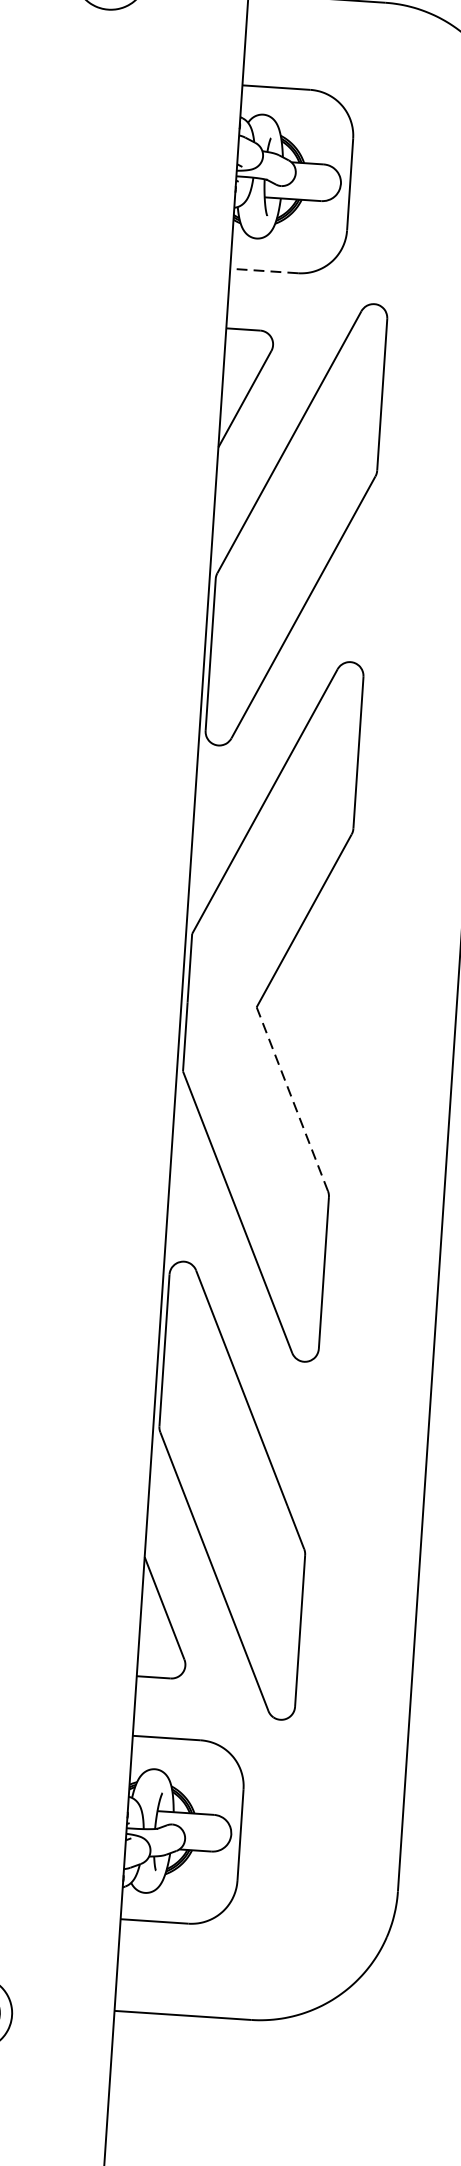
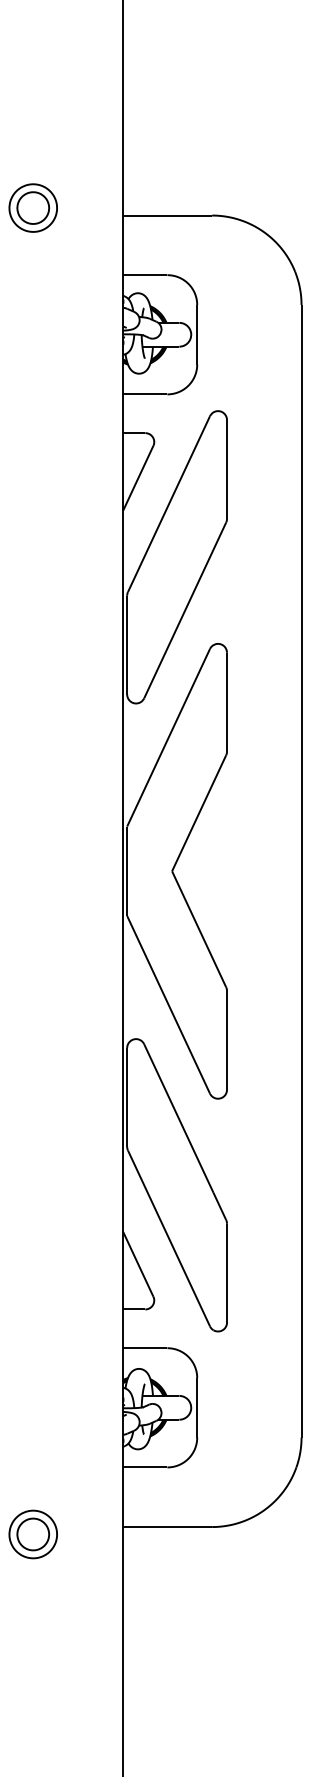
line: (262, 271) -> (144, 394), dashed -> solid
line: (292, 1099) -> (199, 929), dashed -> solid

